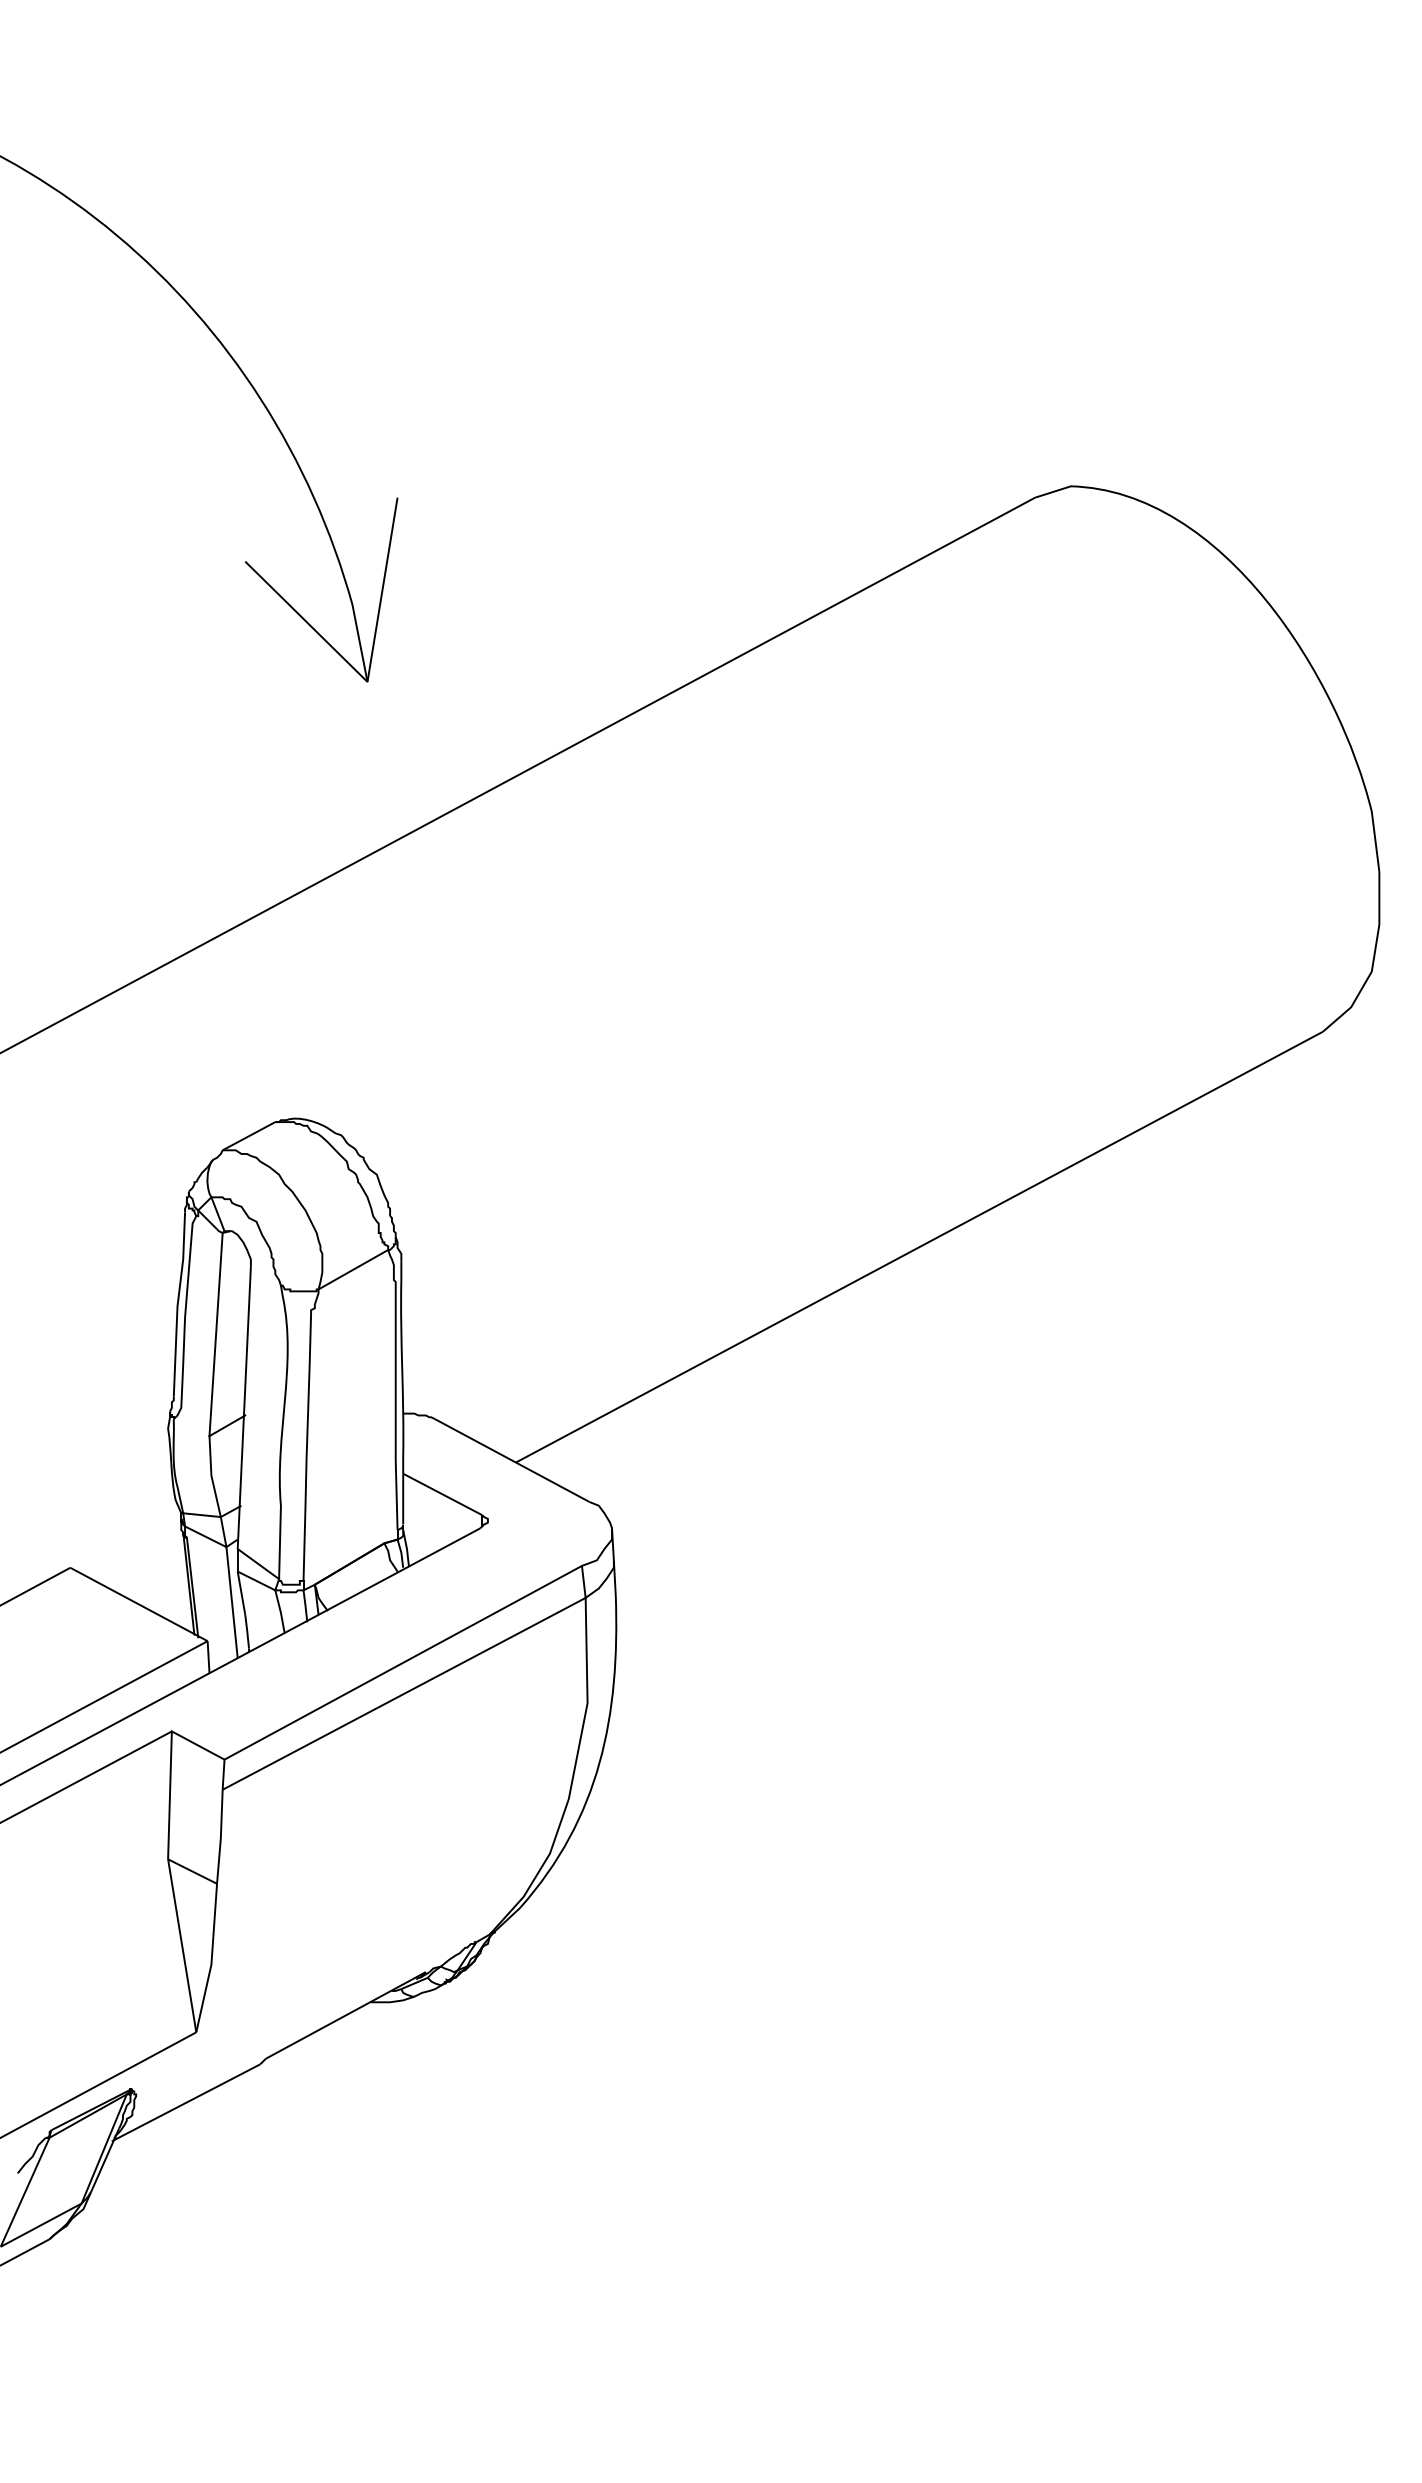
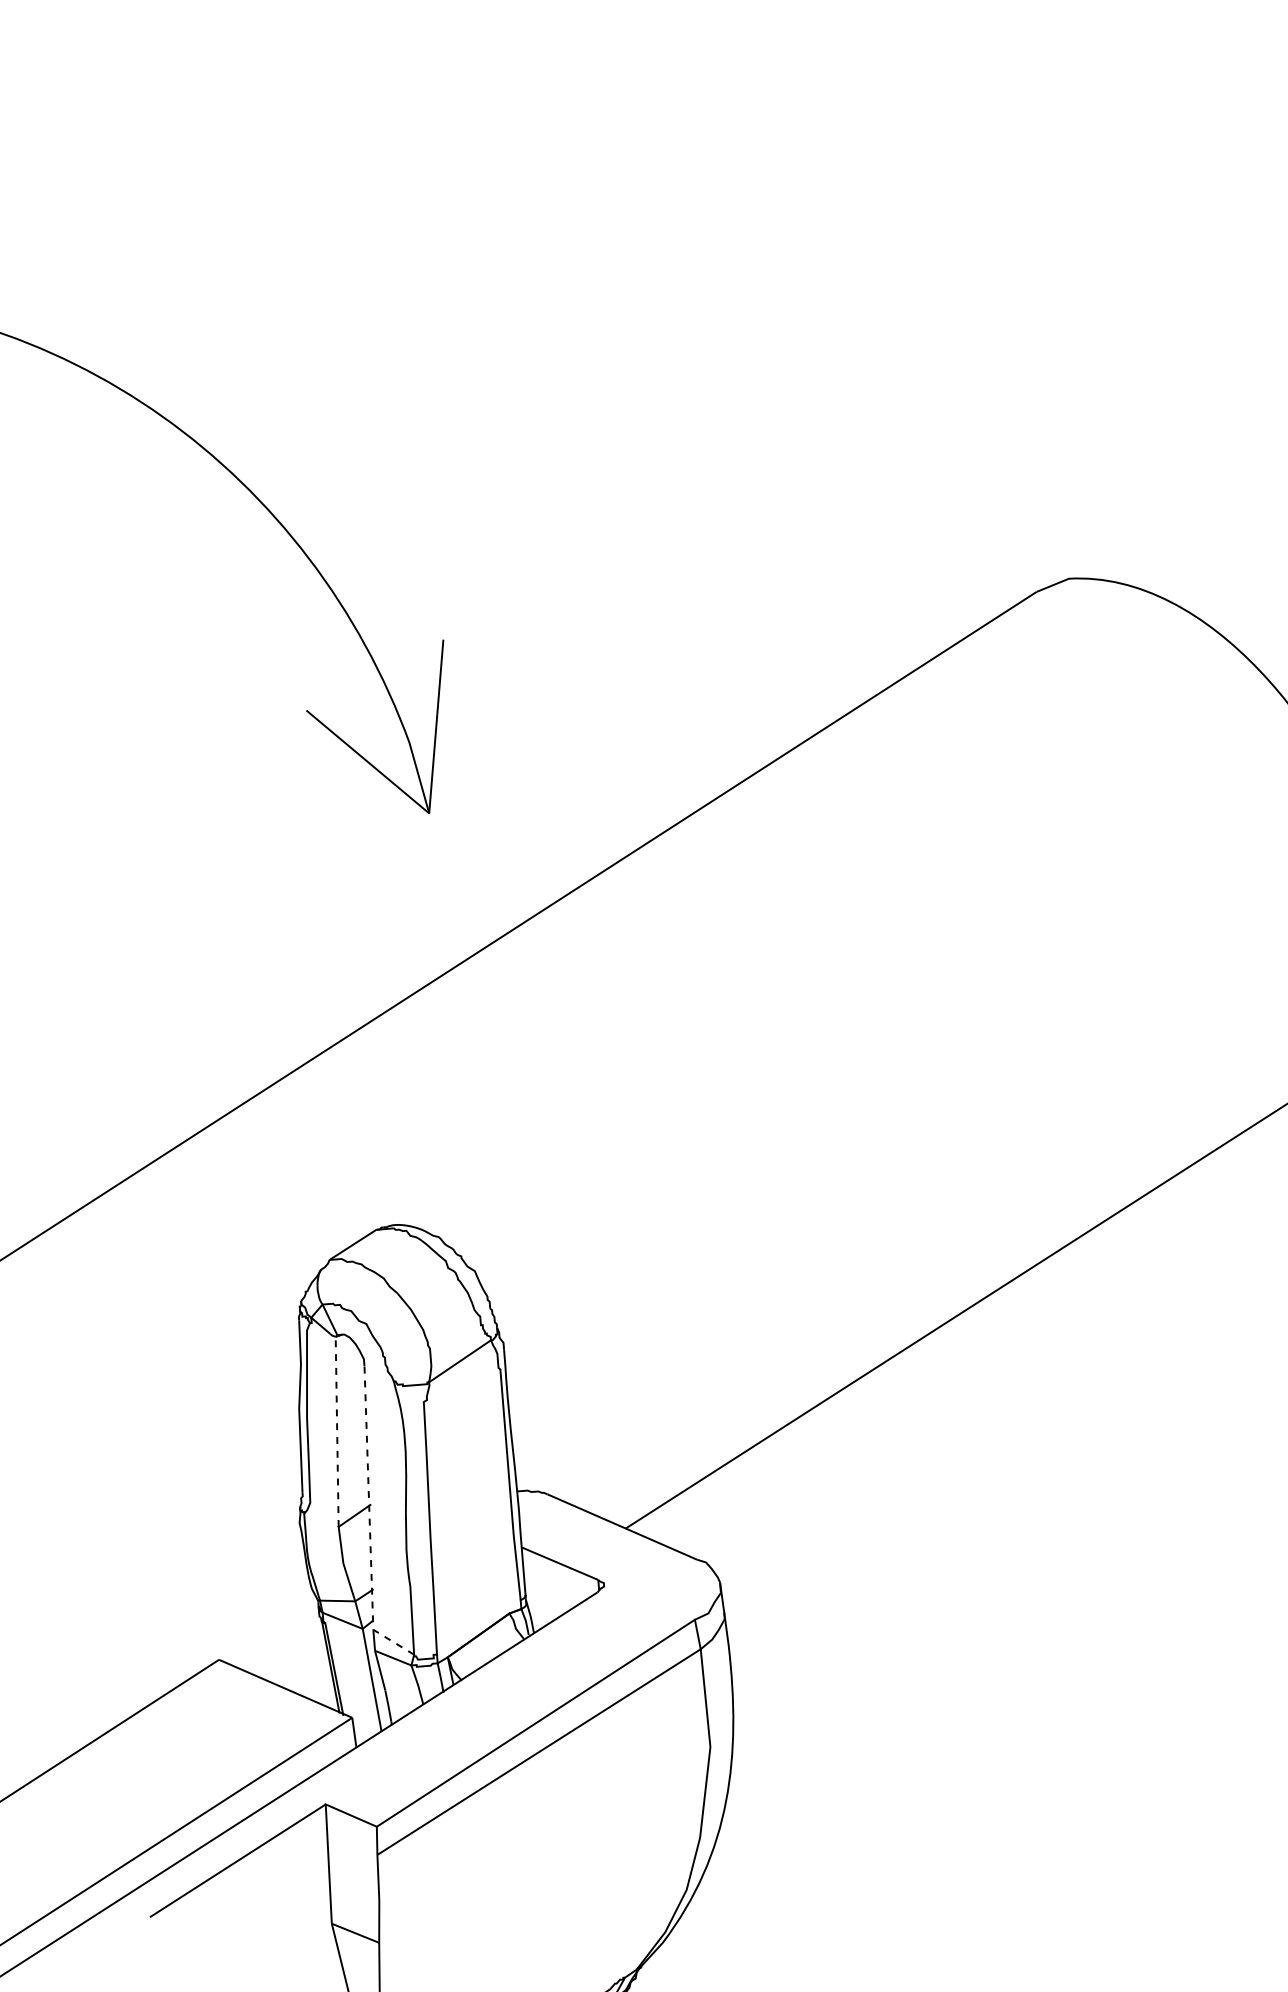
line: (216, 1334) -> (337, 1431), solid -> dashed
line: (243, 1434) -> (370, 1522), solid -> dashed

